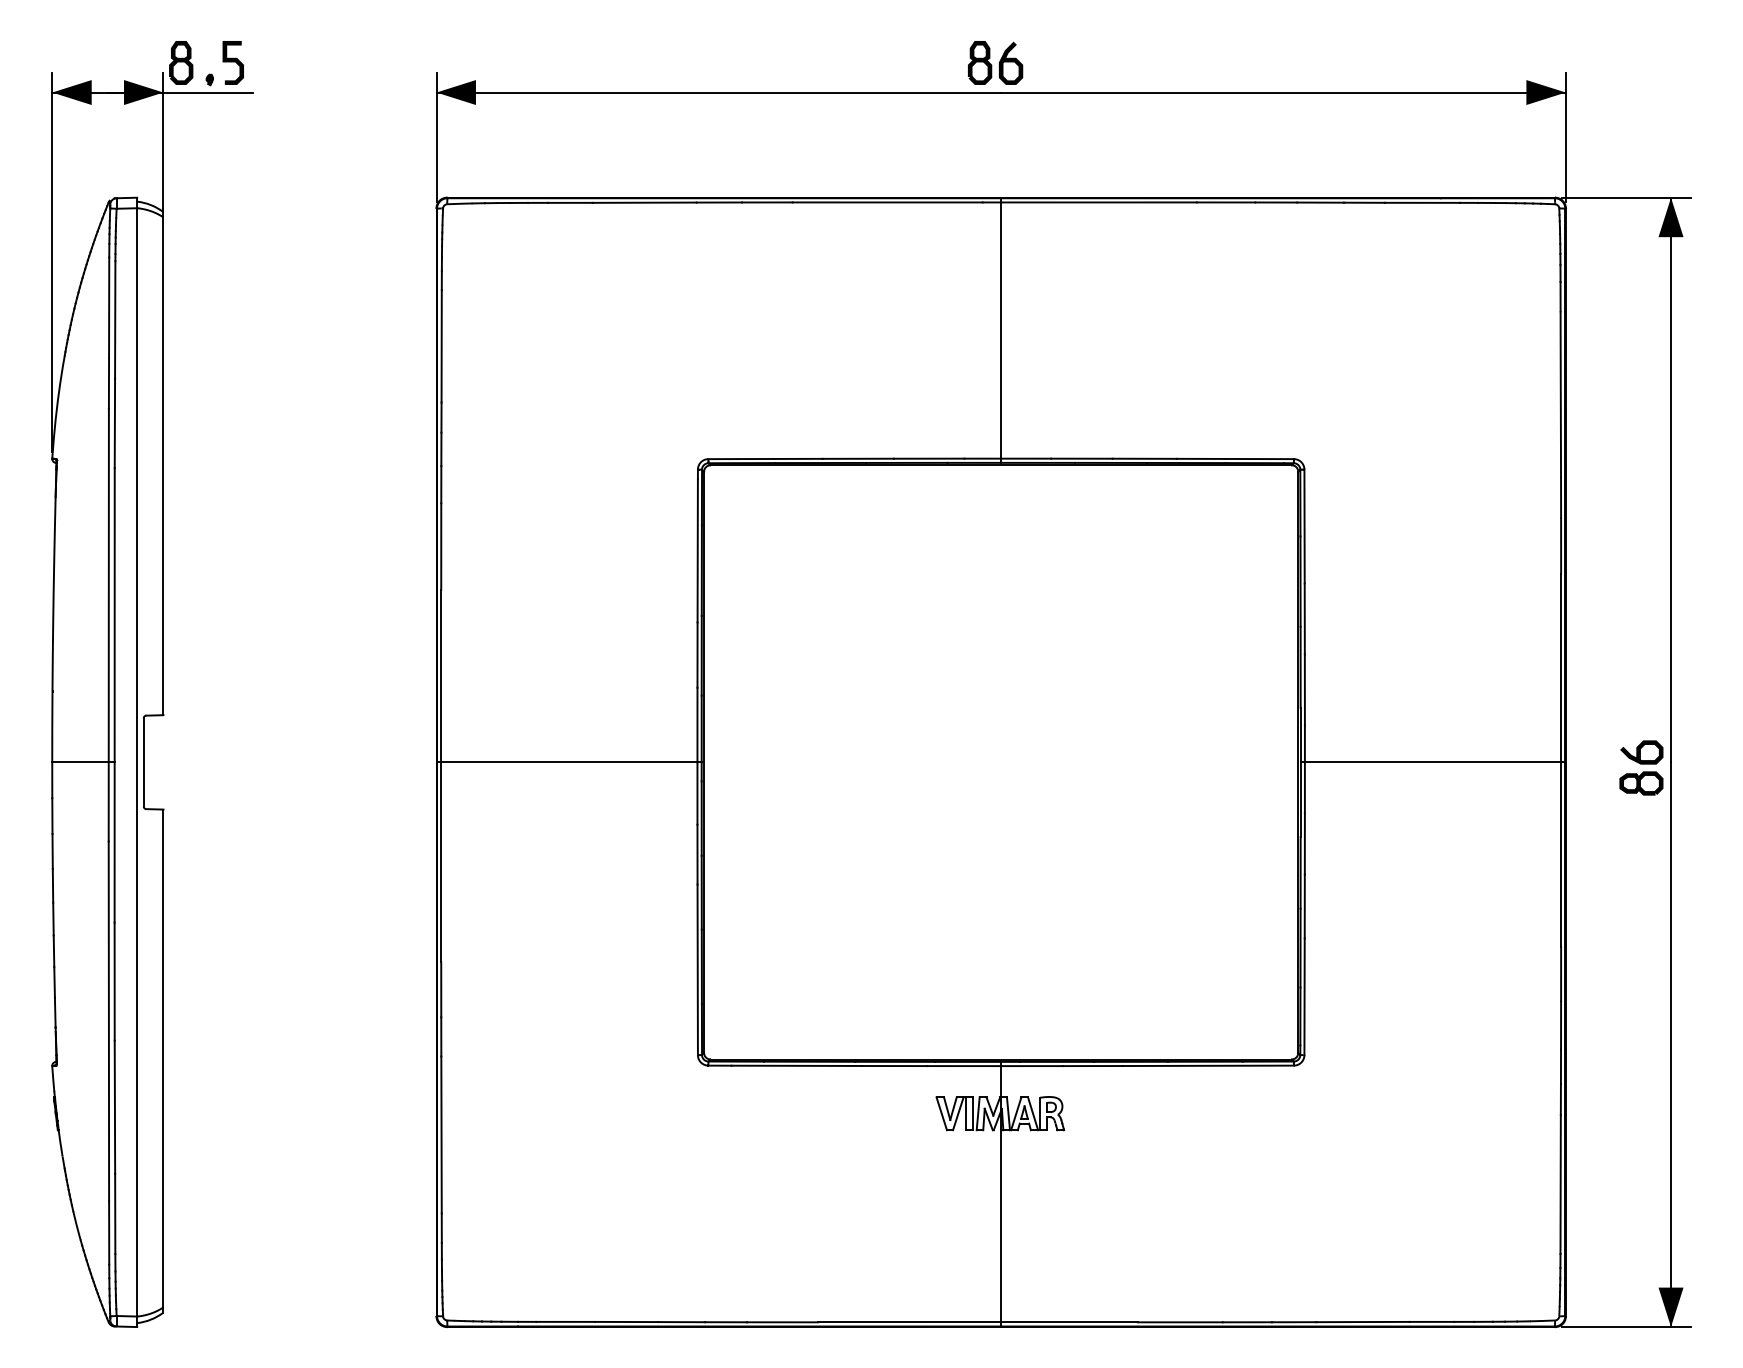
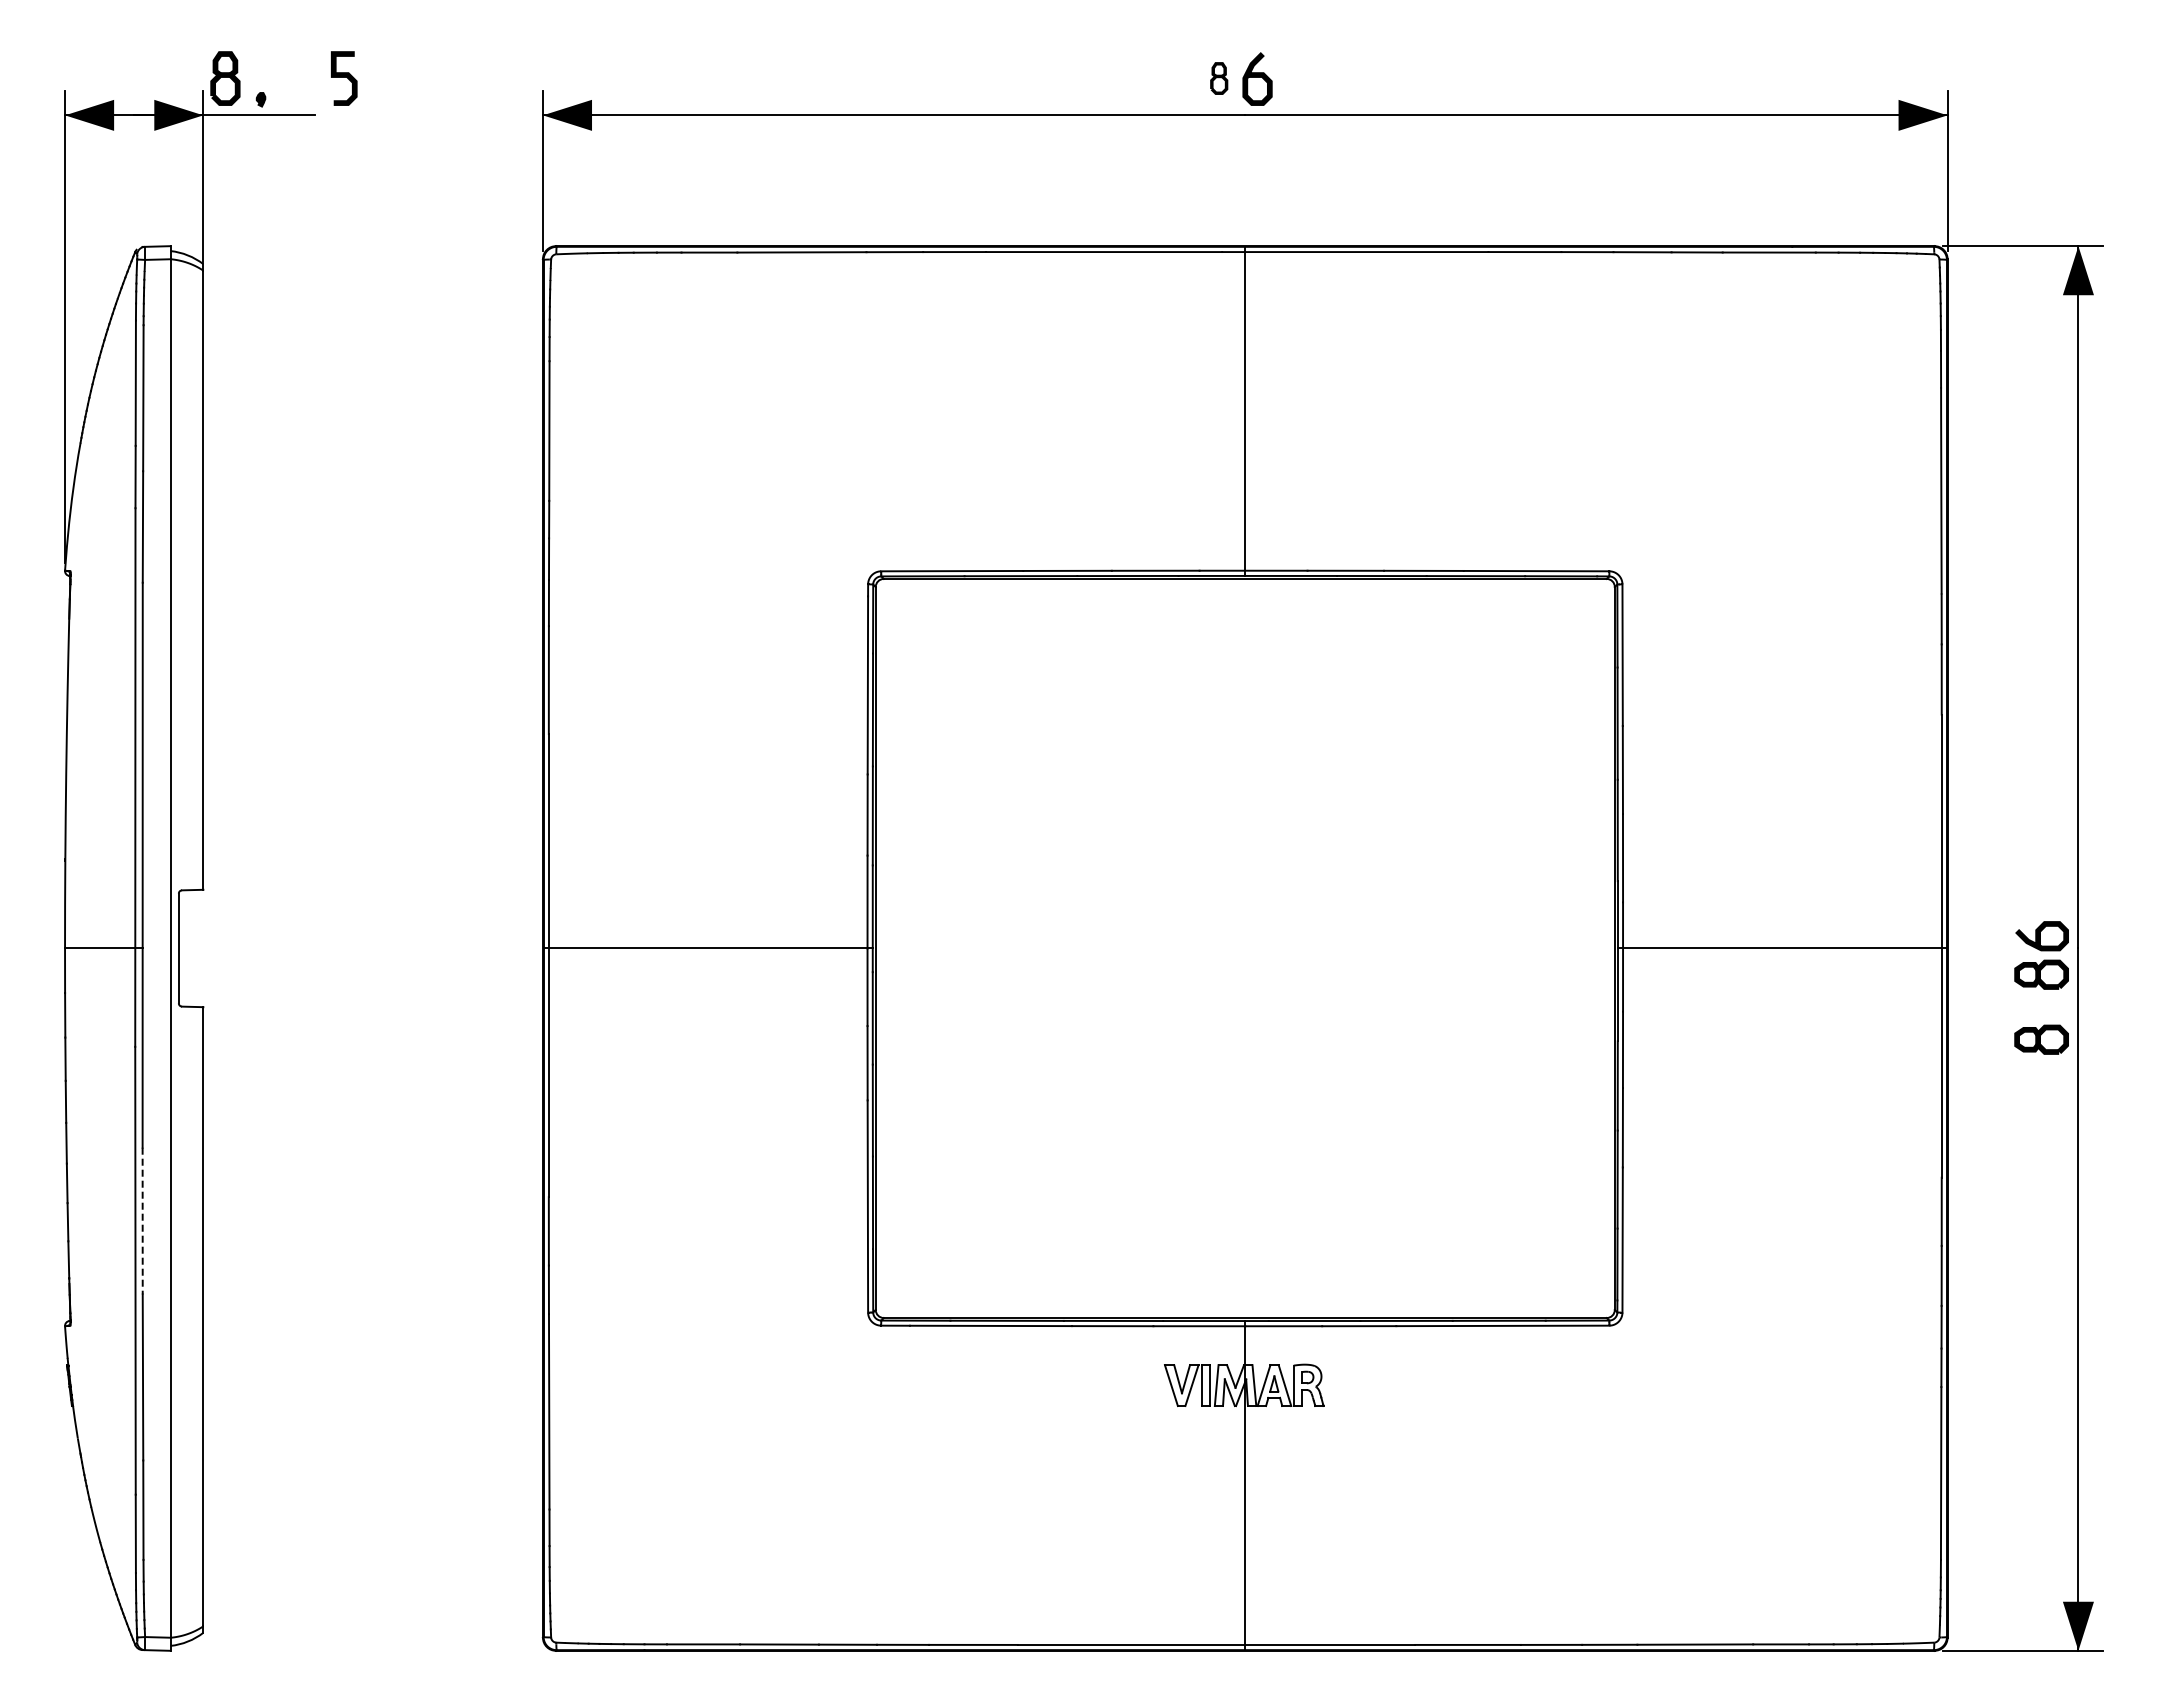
curve: (233, 62) -> (344, 77), moved
part: (980, 62) -> (1219, 78), size x0.6
part: (1641, 835) -> (2041, 1039), added
line: (114, 981) -> (142, 1221), solid -> dashed

